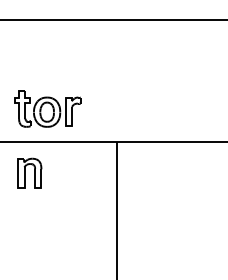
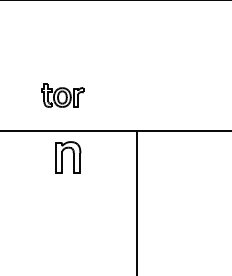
part: (47, 108) -> (62, 94), size x0.6
part: (29, 172) -> (67, 156), moved

